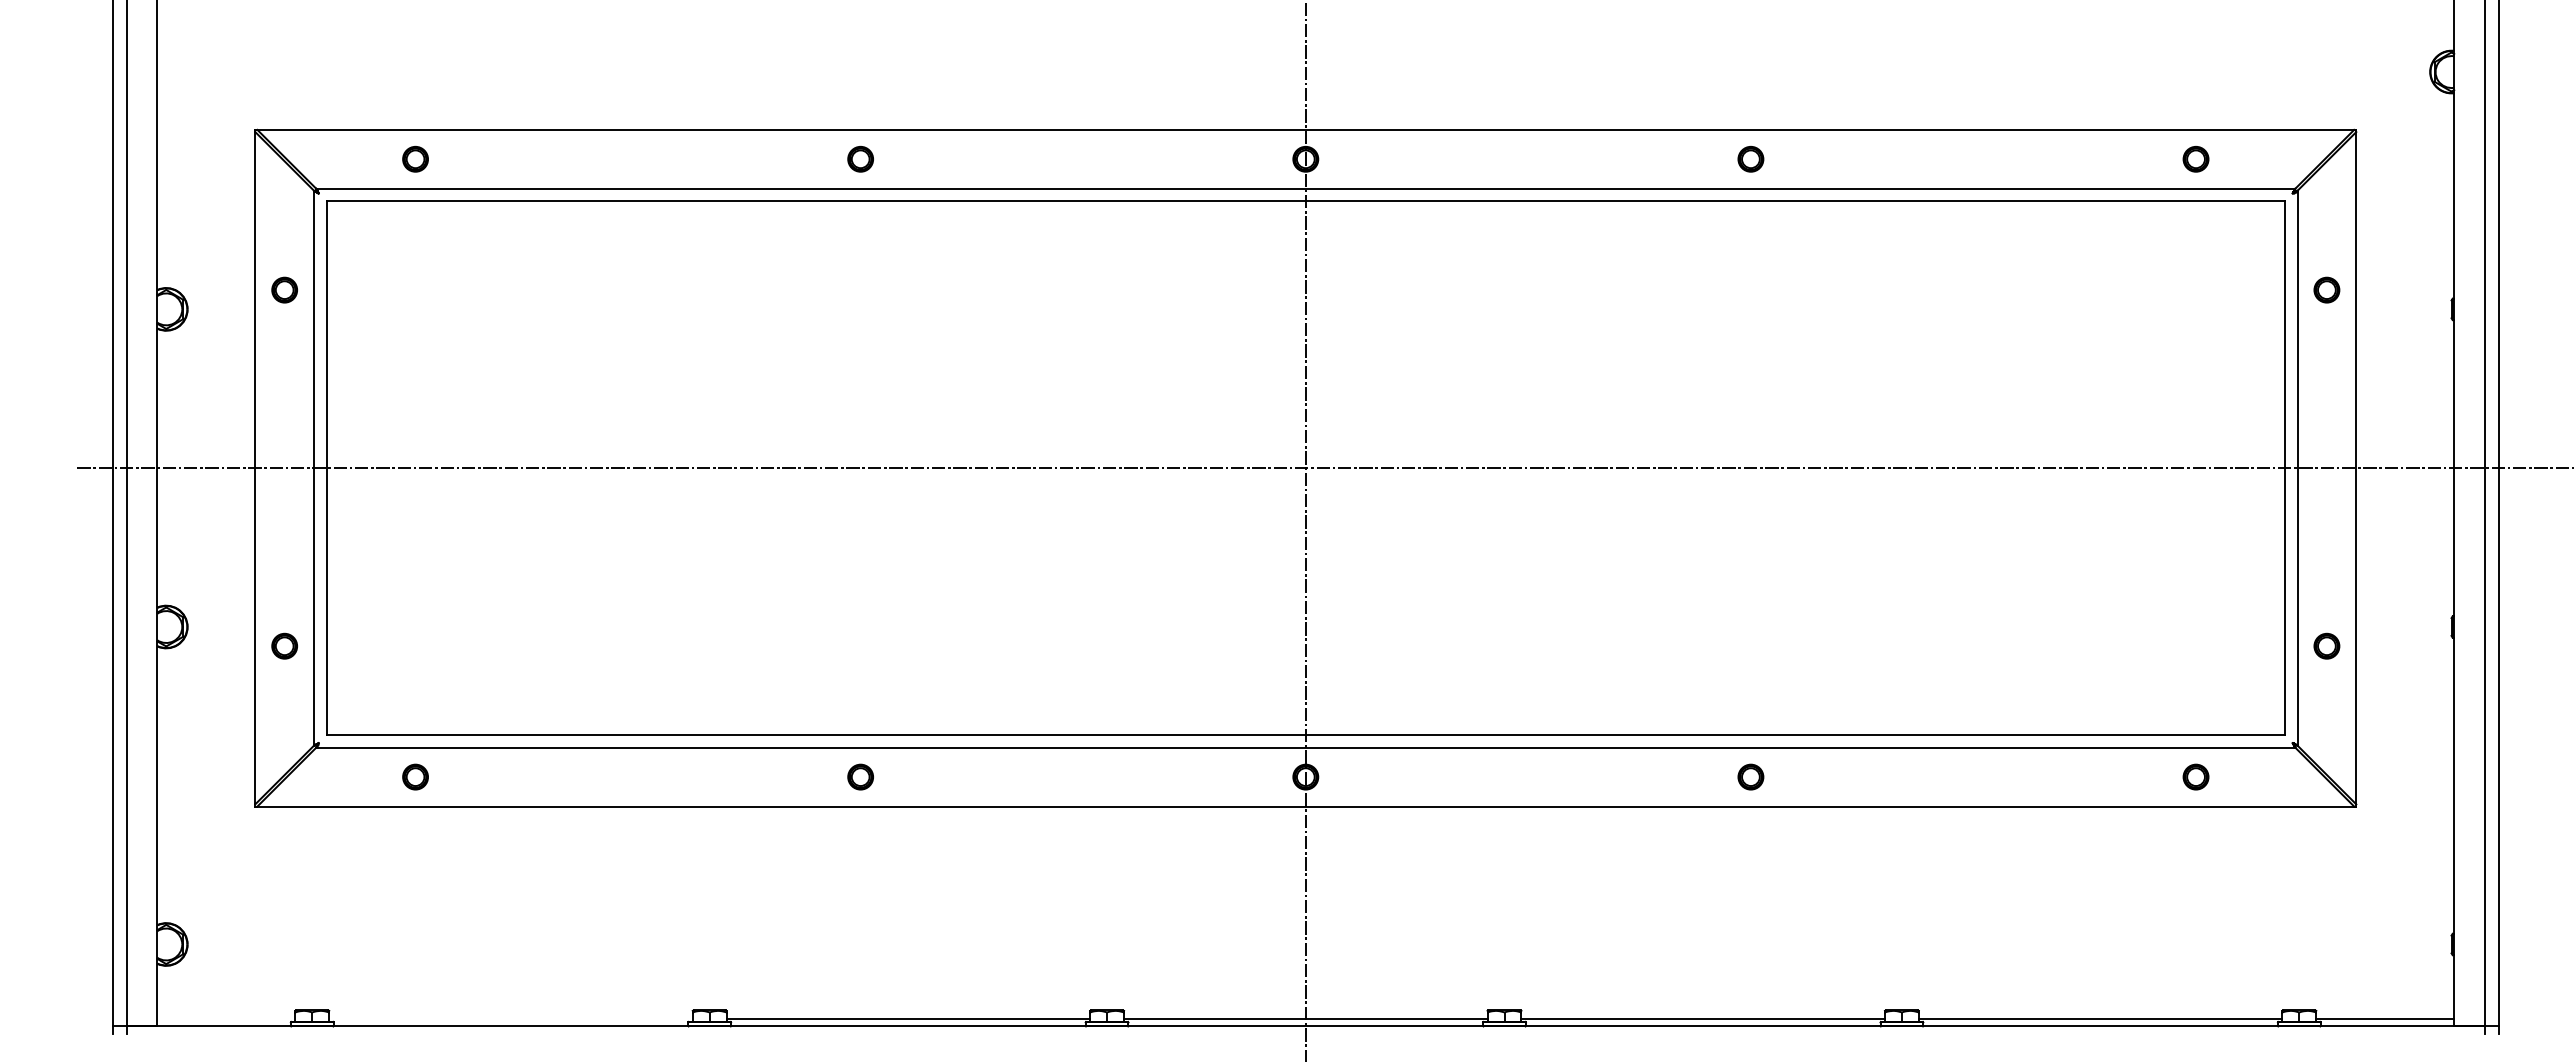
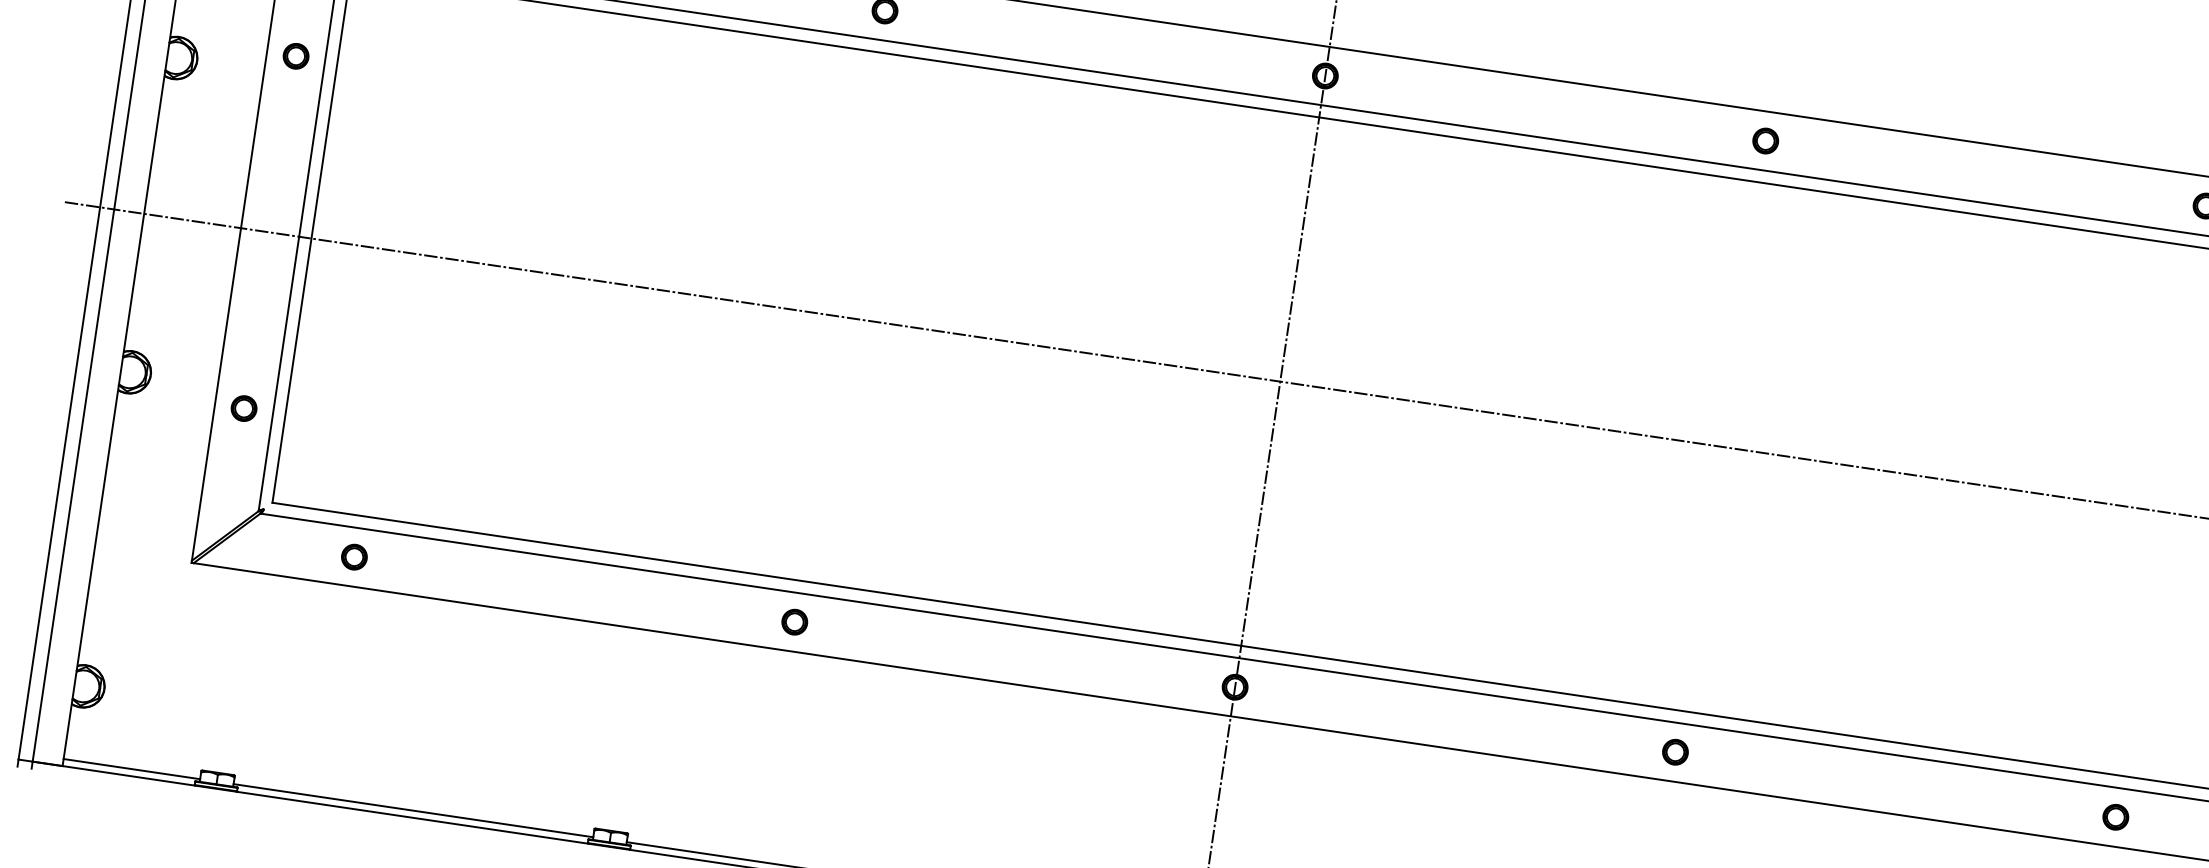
line: (226, 1019) -> (131, 769), added
line: (510, 1019) -> (412, 810), added

